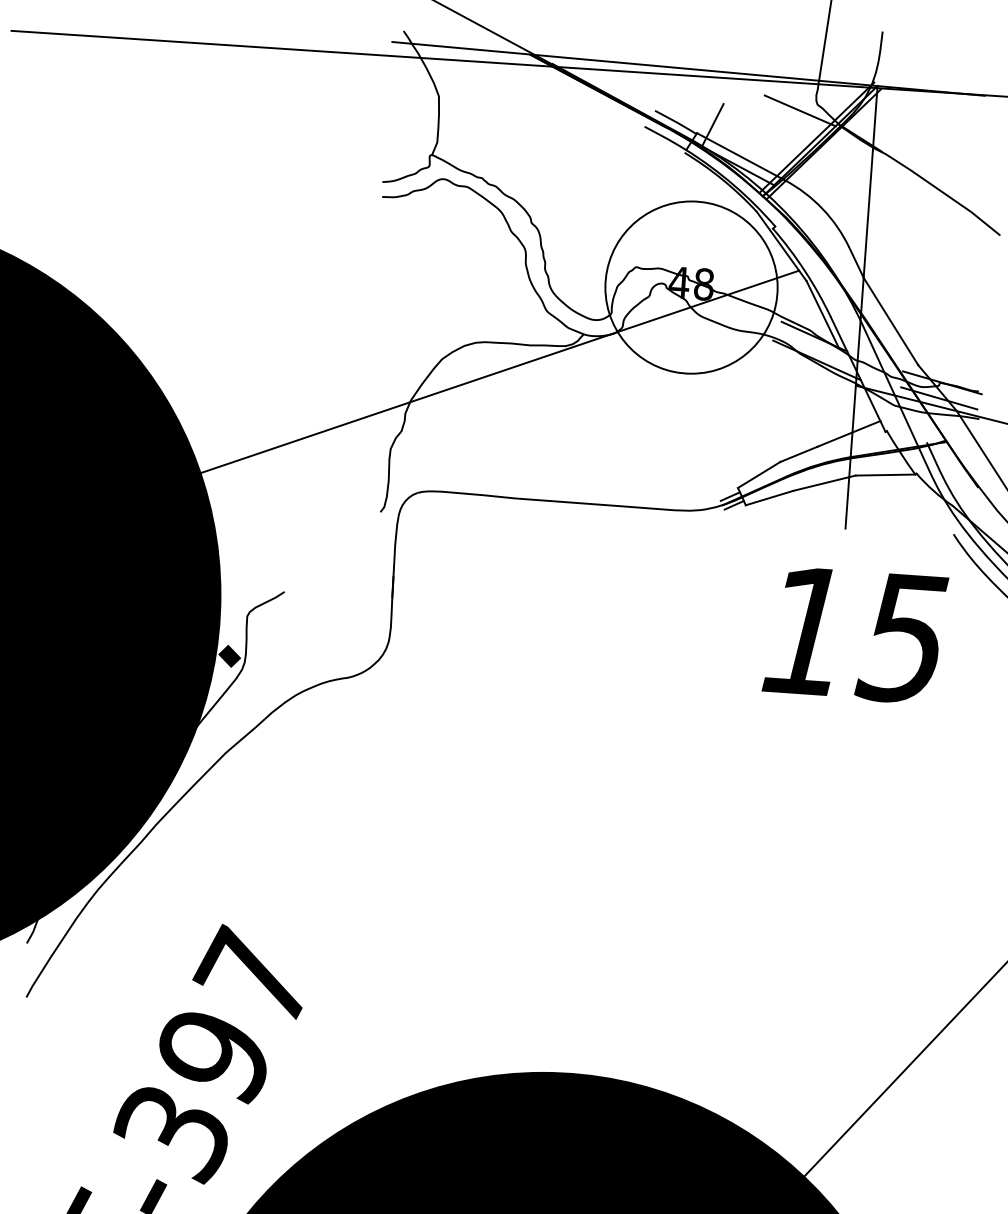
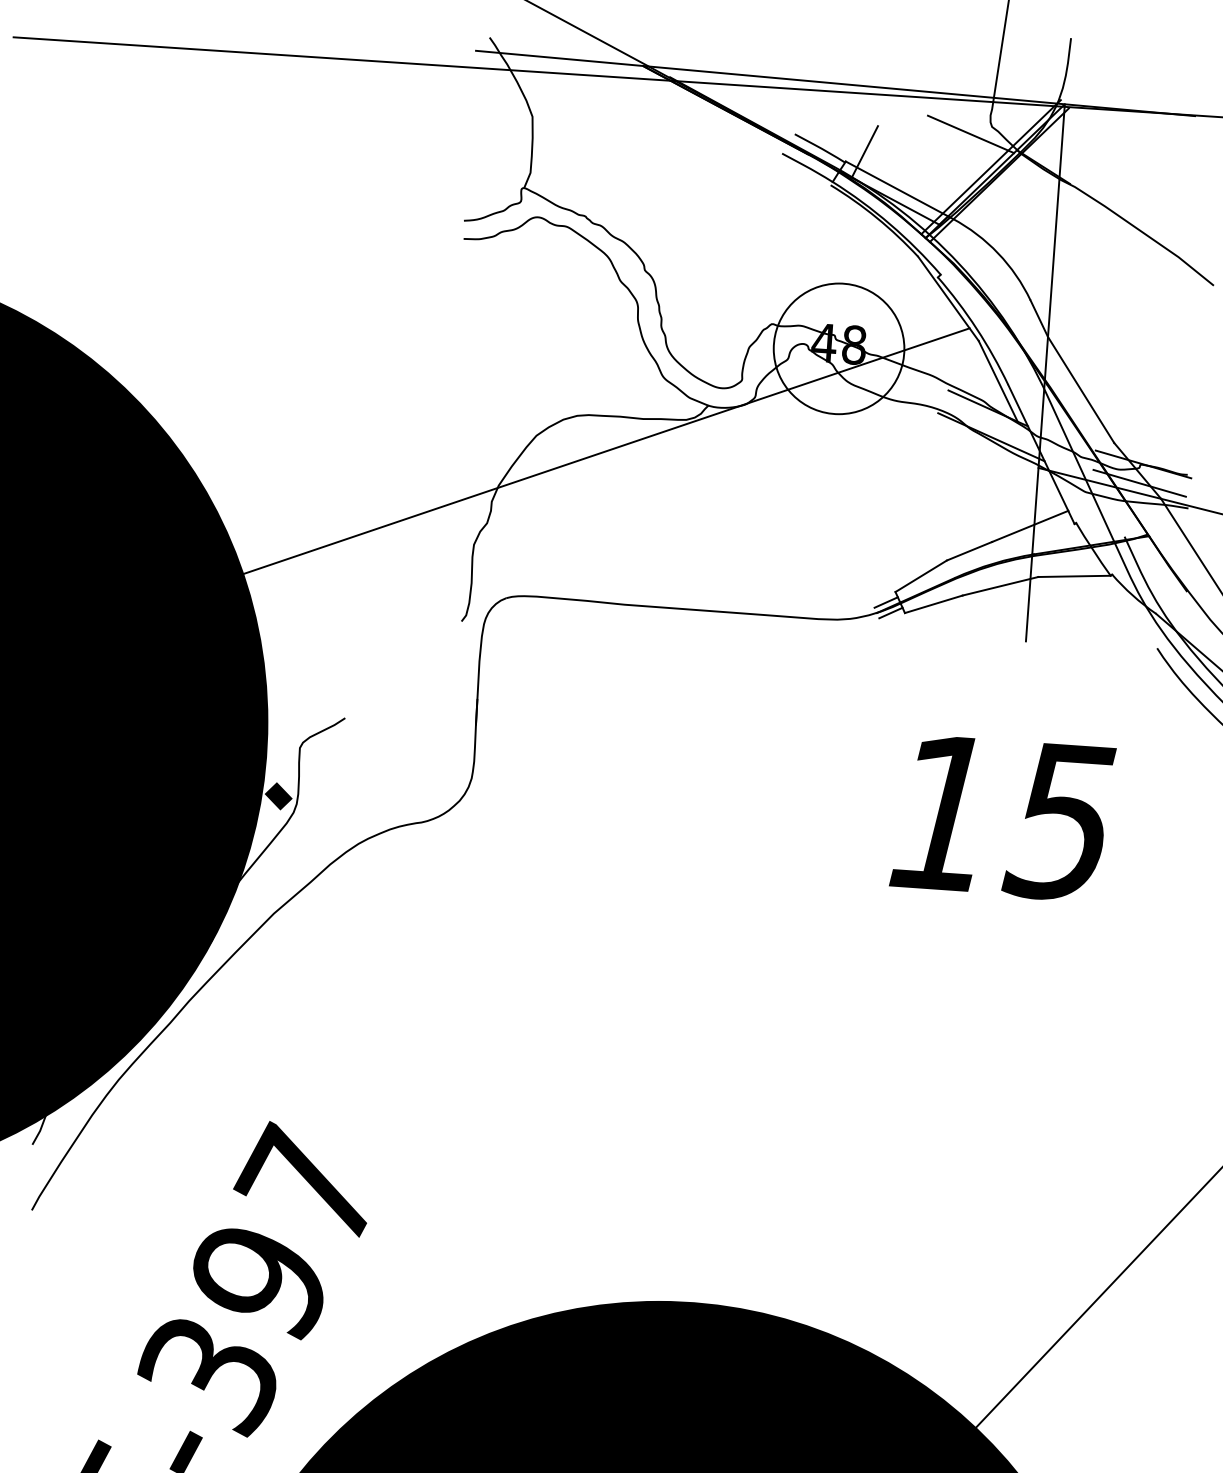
circle: (691, 287) -> (839, 348), size x0.62
text: (855, 635) -> (1002, 818), moved

